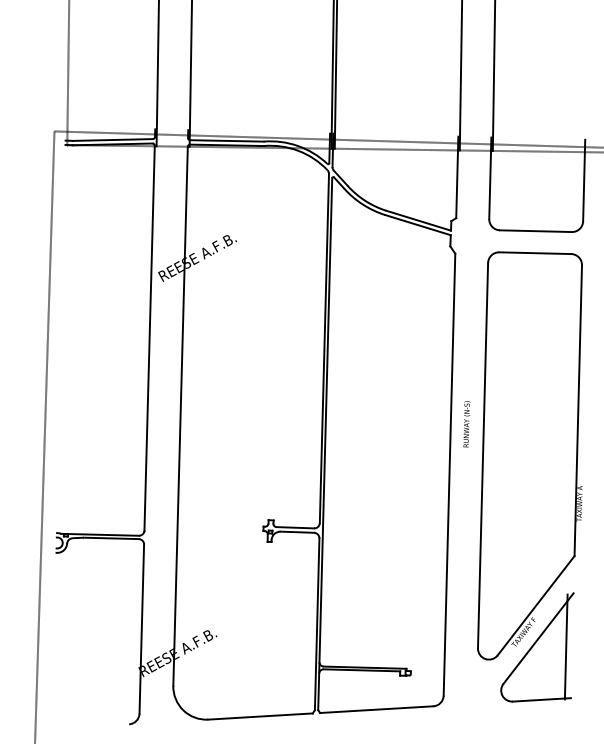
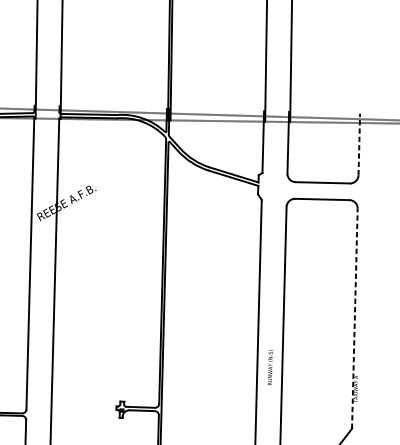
line: (584, 180) -> (359, 144), solid -> dashed
line: (578, 410) -> (355, 318), solid -> dashed
text: (466, 424) -> (270, 367), moved

